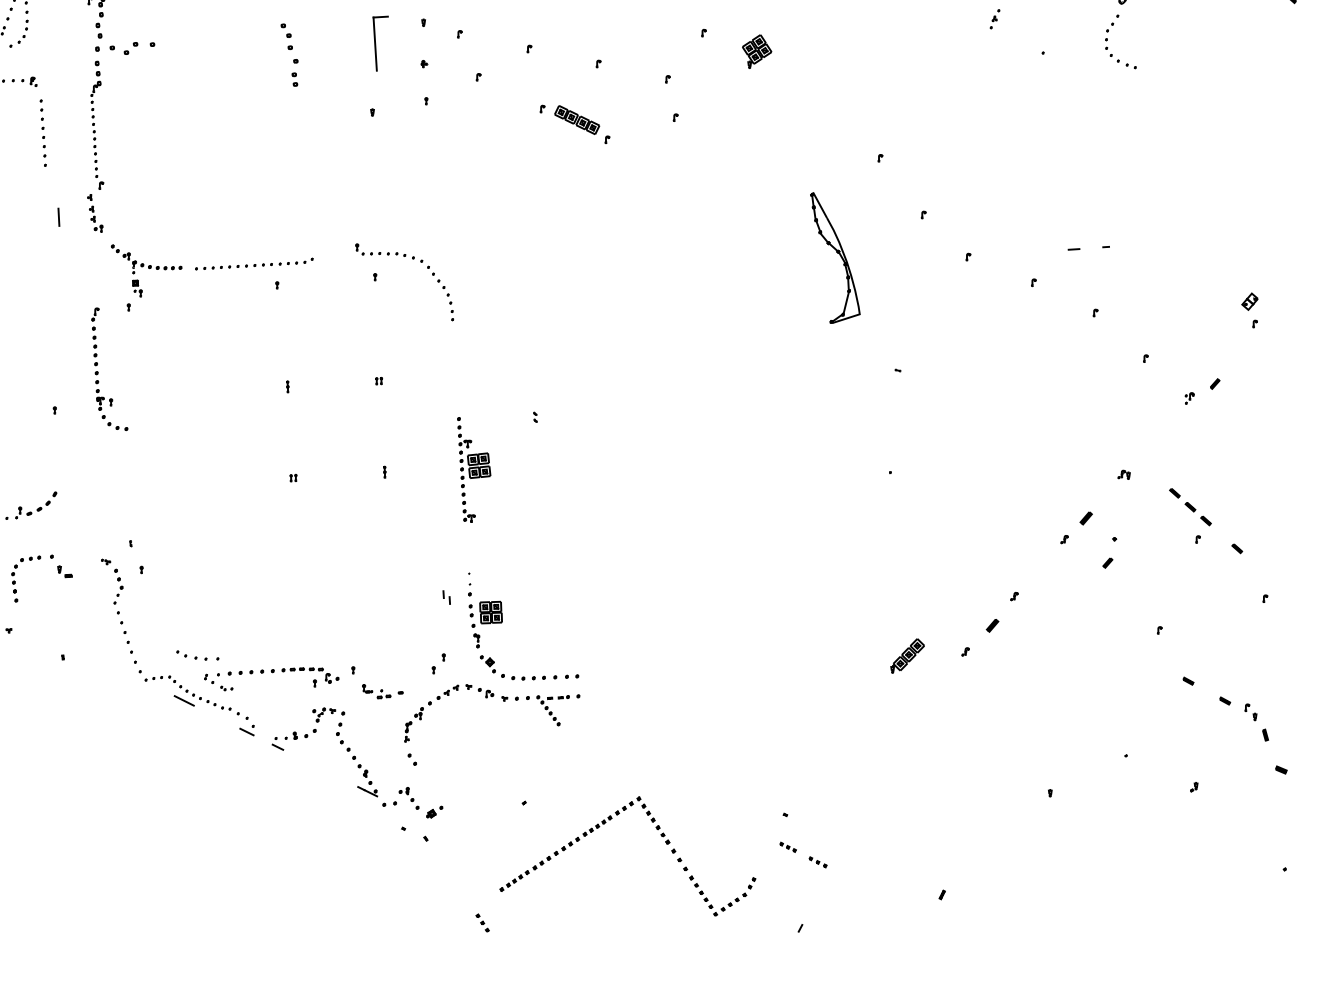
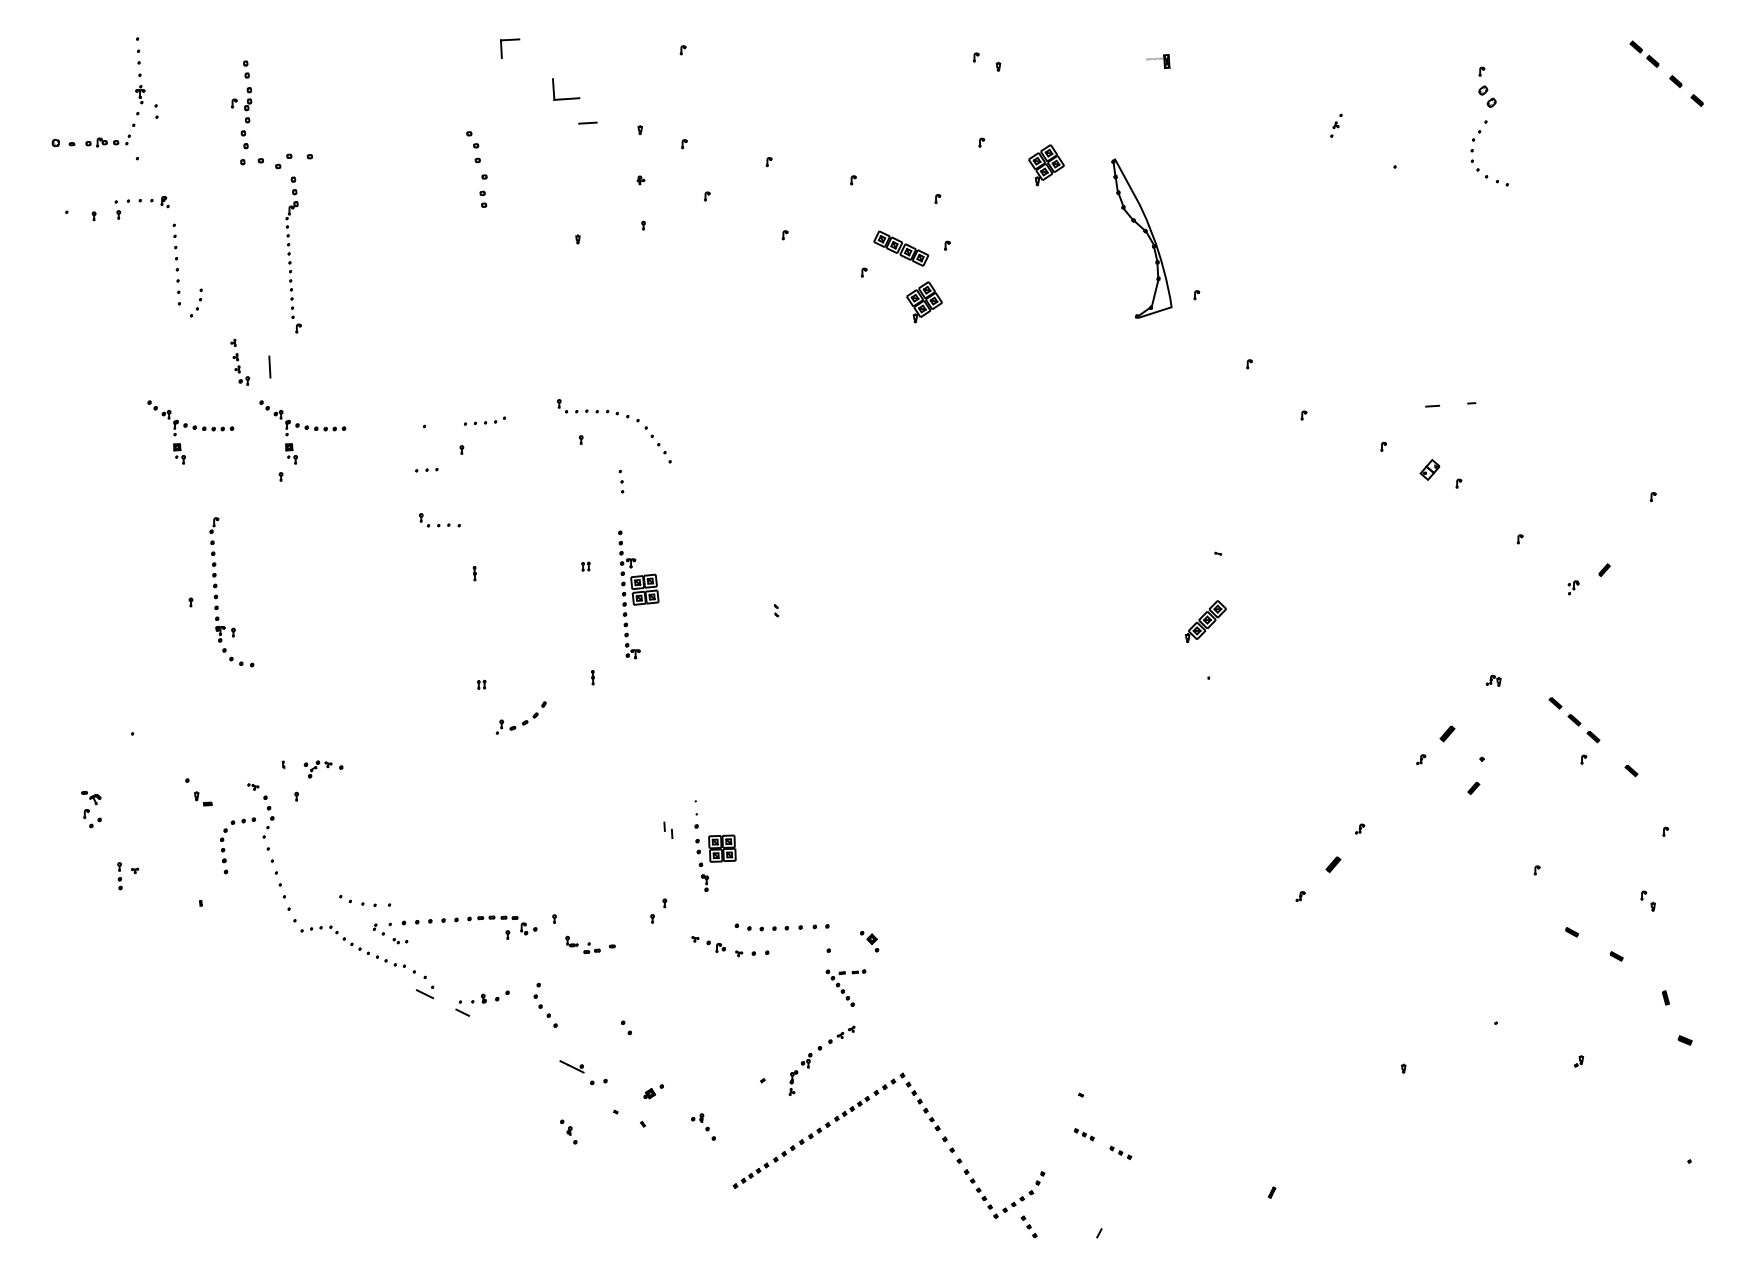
part: (23, 31) -> (196, 302), moved
line: (375, 43) -> (581, 155), removed
part: (577, 119) -> (901, 248), moved
part: (97, 124) -> (293, 254), moved
part: (656, 164) -> (924, 302), added
line: (58, 216) -> (269, 366), moved
part: (836, 252) -> (1143, 232), moved
part: (262, 265) -> (426, 470), moved
part: (217, 267) -> (388, 428), removed
part: (54, 271) -> (190, 432), added
part: (1249, 301) -> (1429, 469), moved
part: (451, 311) -> (621, 481), moved
part: (258, 343) -> (439, 520), added
part: (98, 372) -> (218, 596), moved
part: (473, 469) -> (638, 594), moved
part: (35, 504) -> (520, 717), moved
part: (15, 582) -> (225, 849), moved
part: (907, 655) -> (1205, 621), moved
part: (487, 664) -> (869, 941), moved
line: (184, 701) -> (348, 956), removed
part: (423, 710) -> (812, 1056), moved
part: (552, 710) -> (845, 987), moved
part: (1250, 711) -> (1647, 900), moved
part: (328, 715) -> (323, 769), moved
part: (364, 774) -> (568, 1131), moved
part: (409, 797) -> (703, 1126), moved
part: (482, 922) -> (1028, 1226), moved

